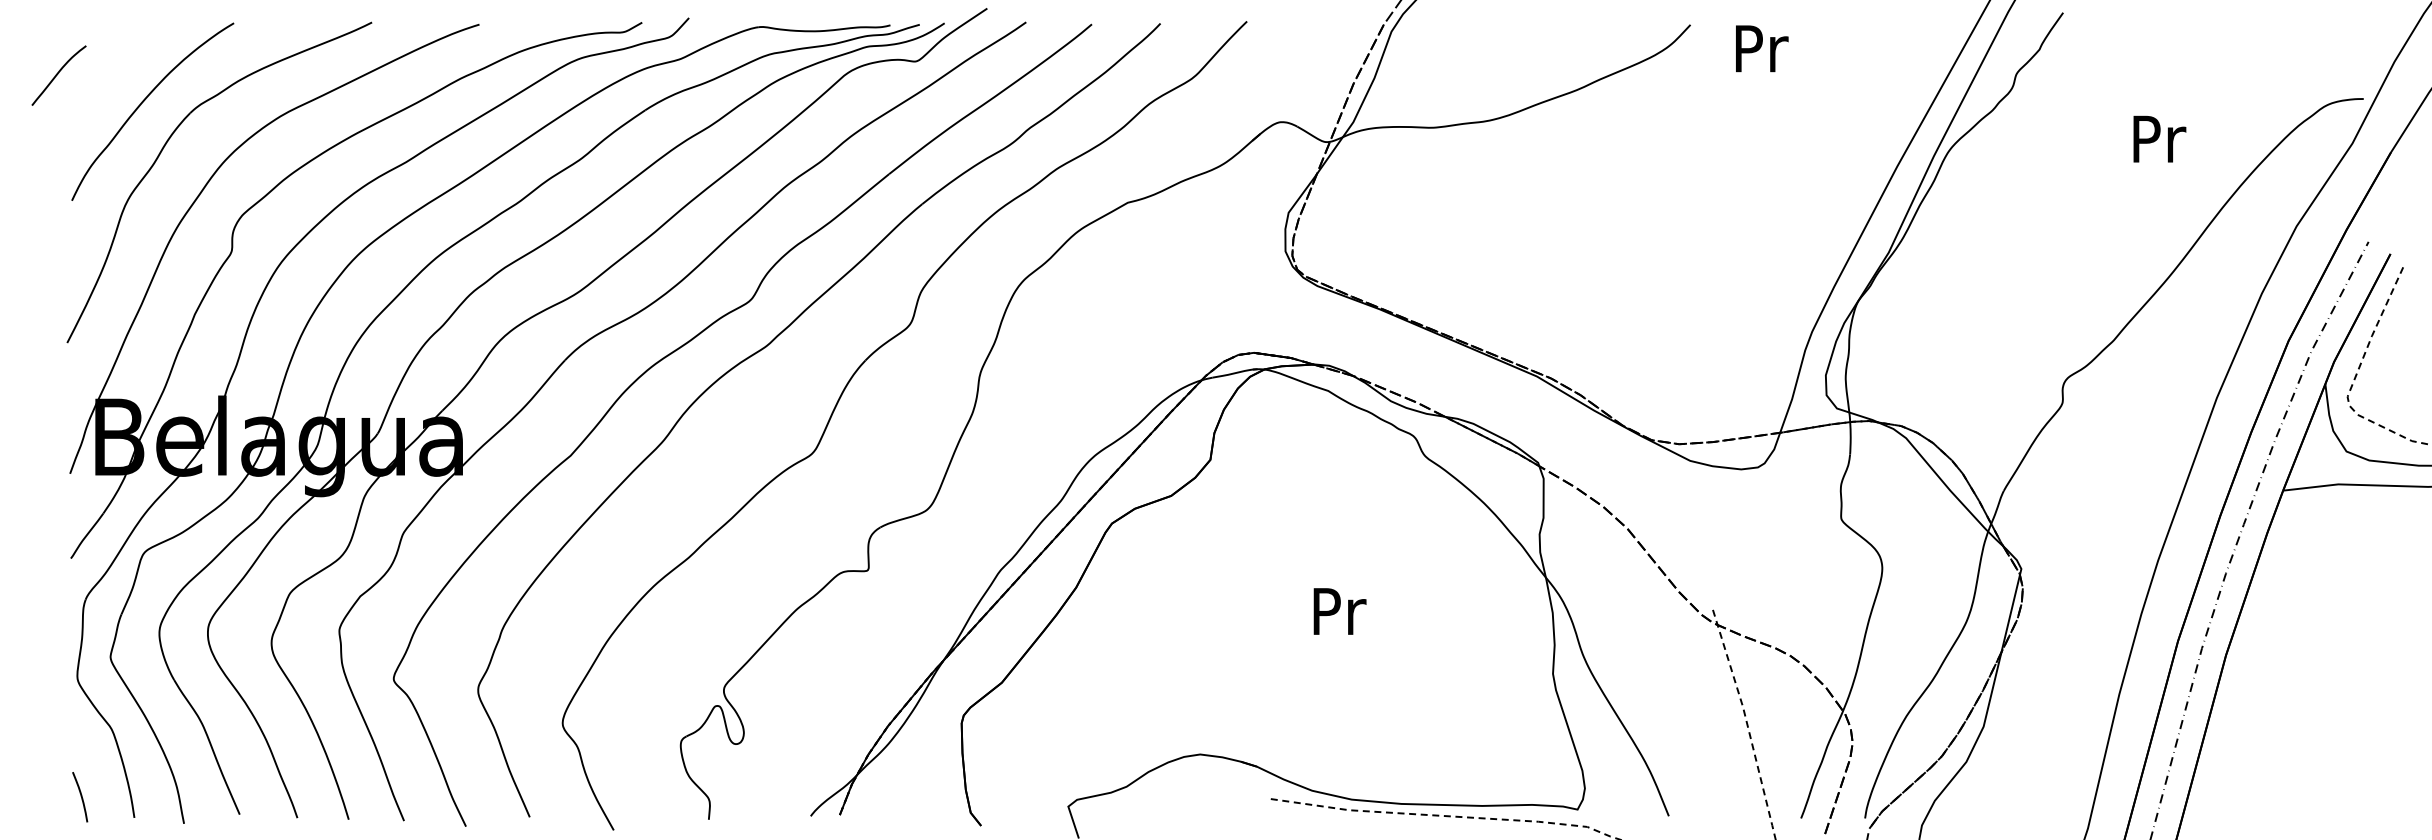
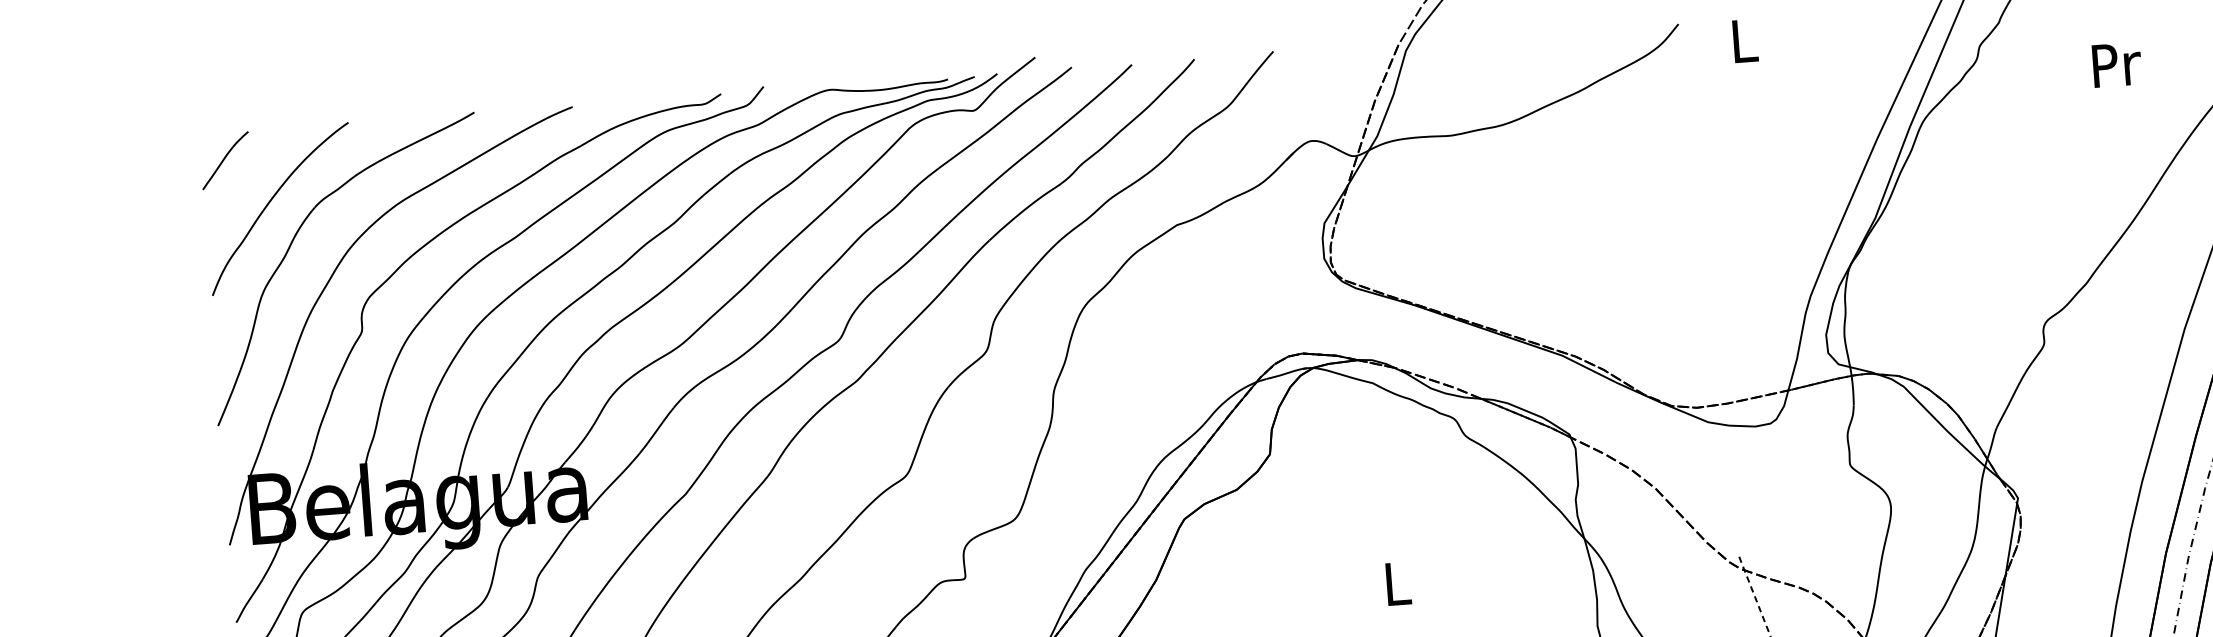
text: (1762, 48) -> (1745, 40), Pr -> L
curve: (58, 74) -> (224, 159), moved
text: (2159, 138) -> (2116, 64), moved
text: (1339, 611) -> (1398, 583), Pr -> L

